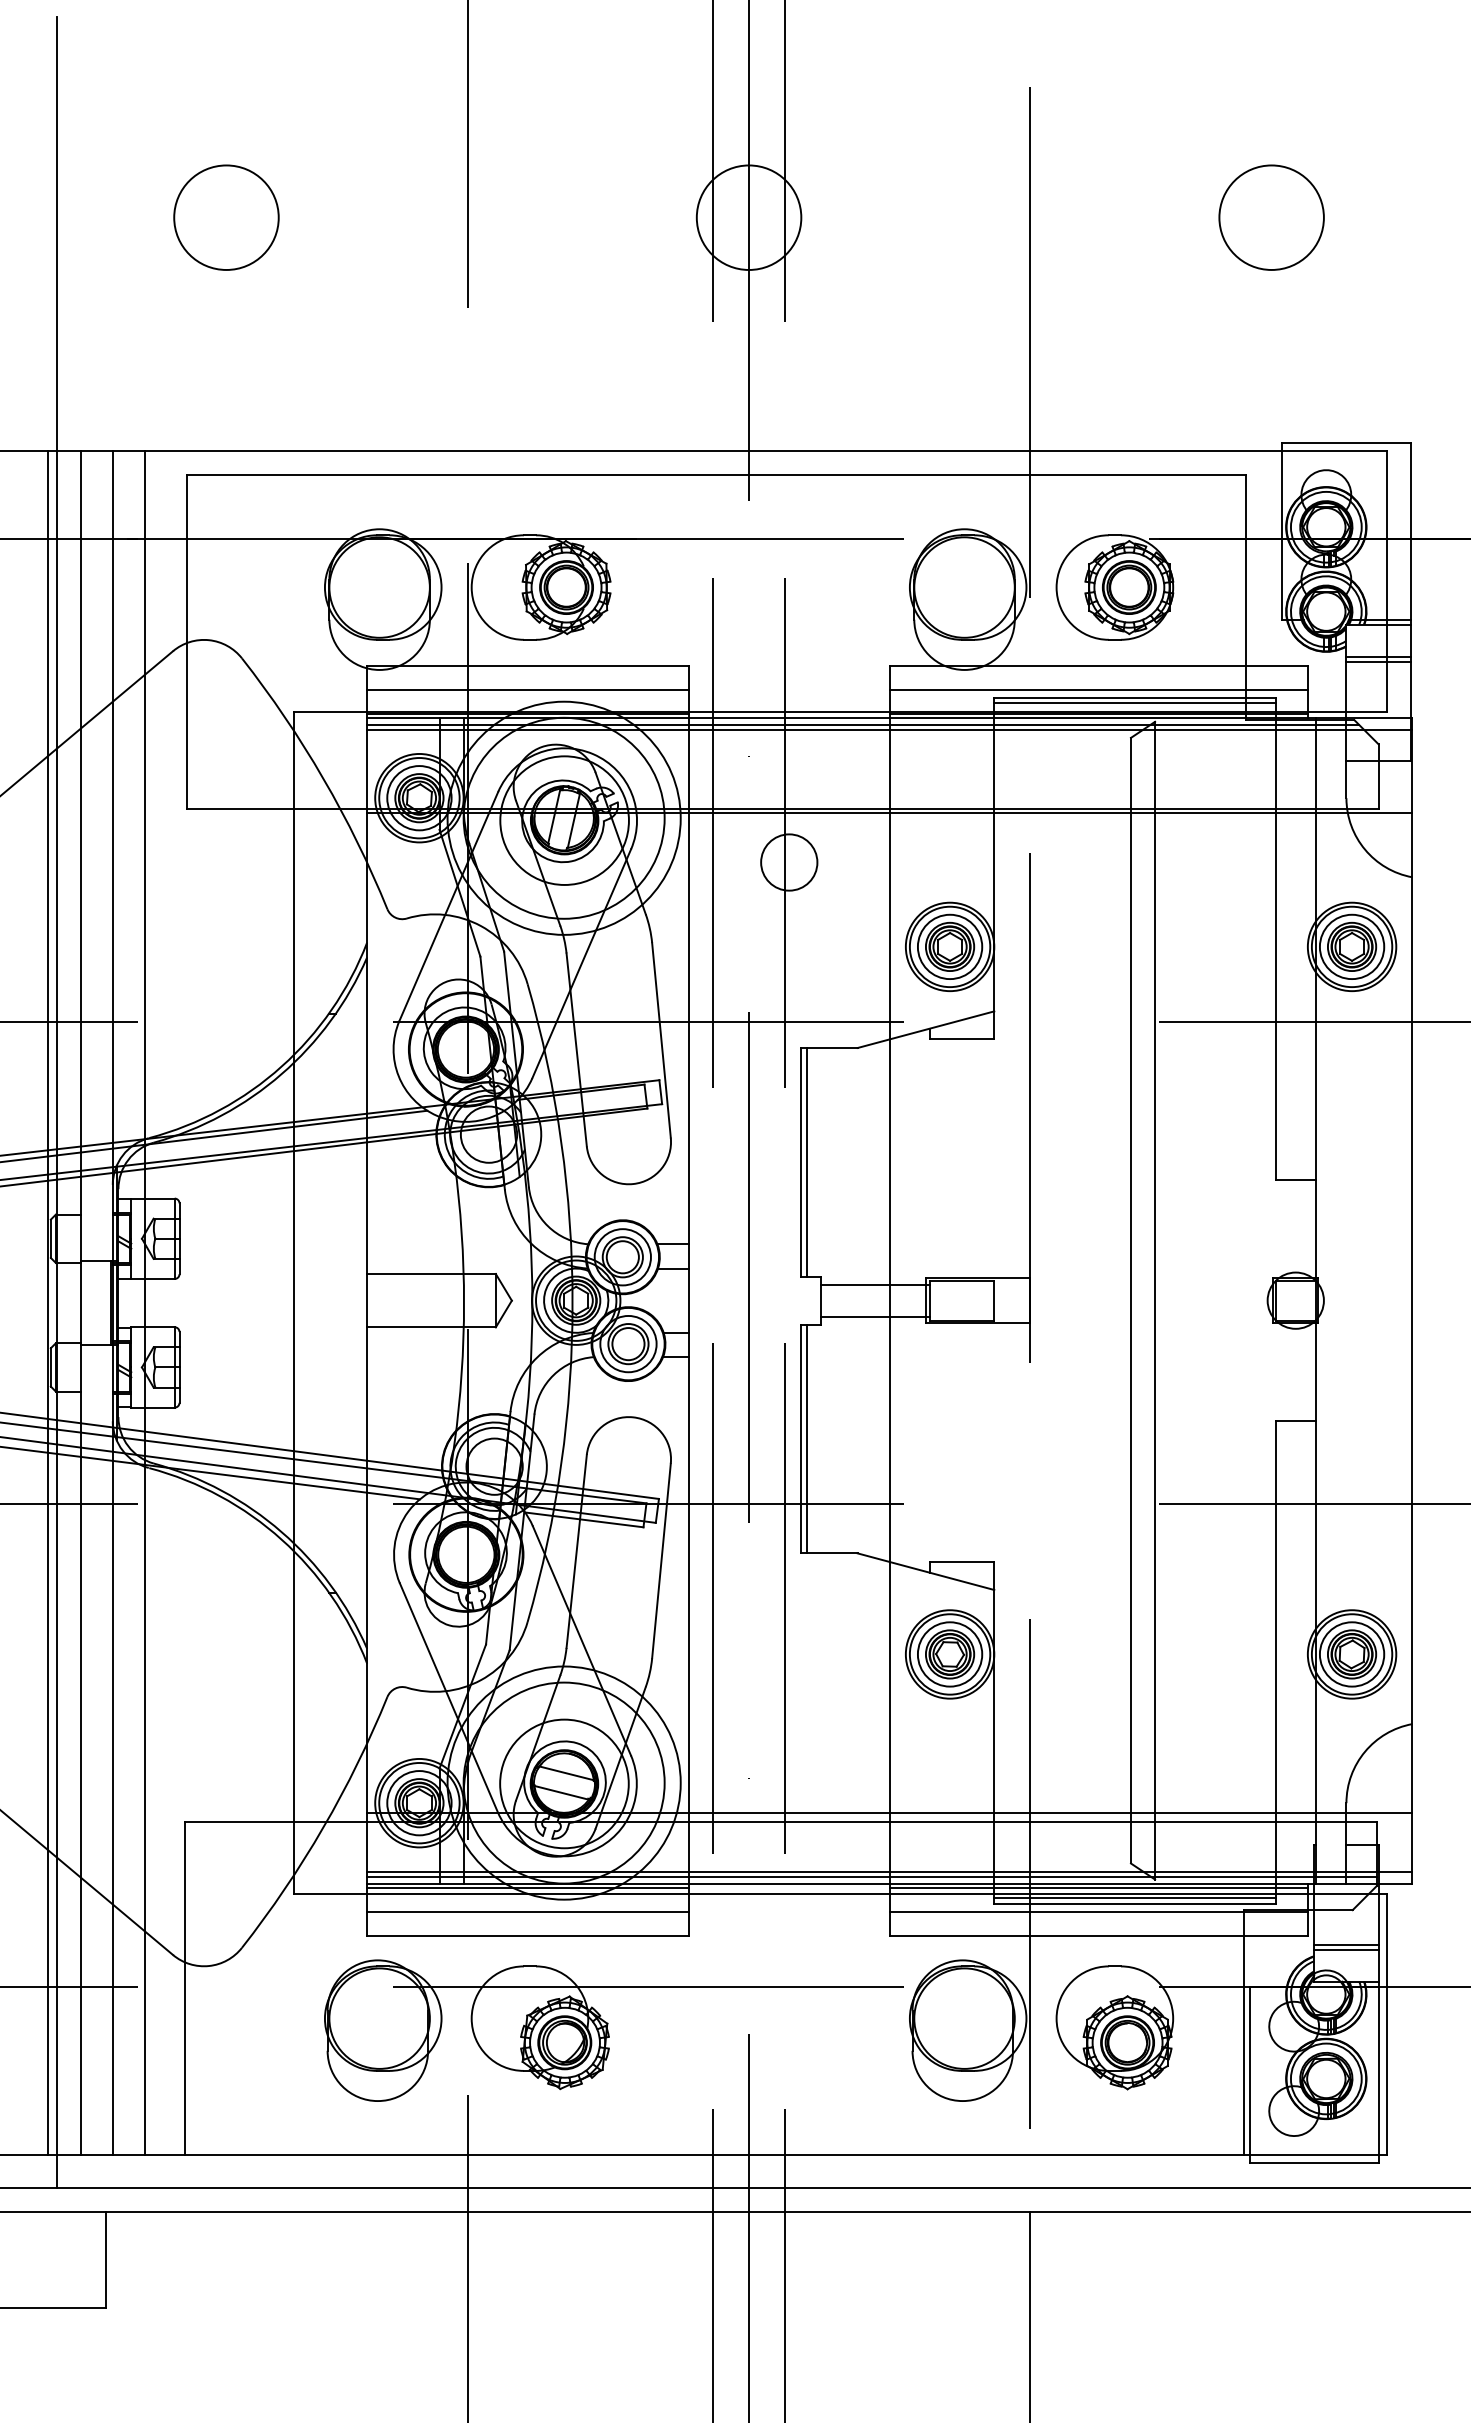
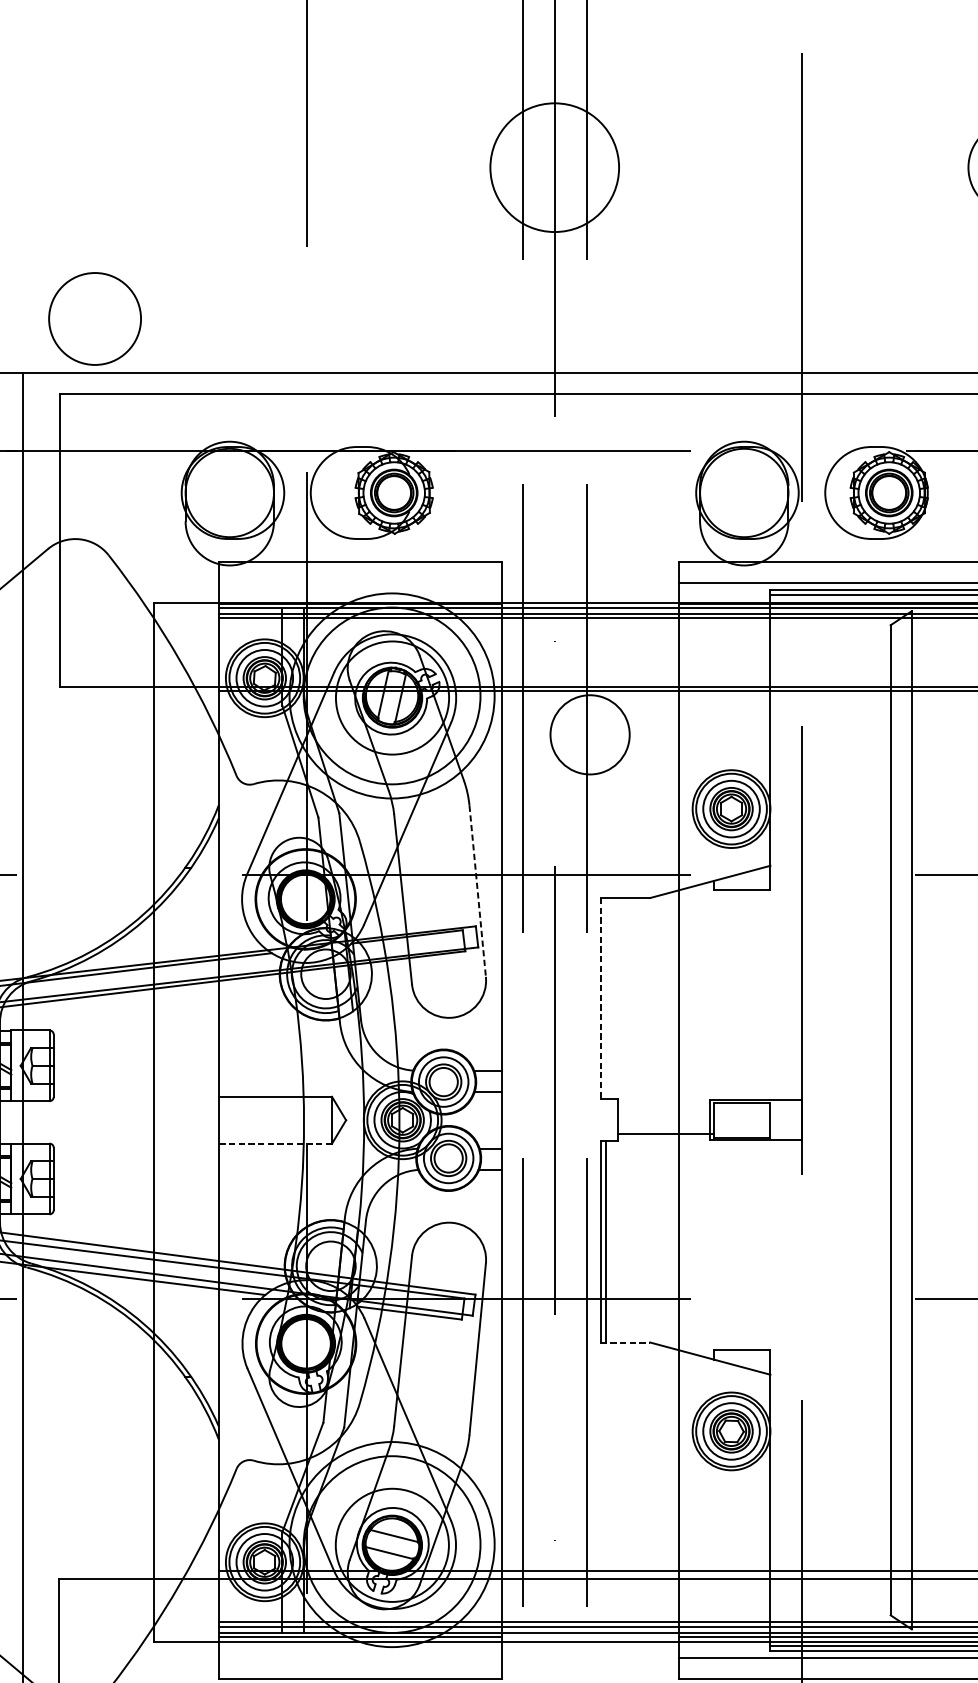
circle: (226, 217) -> (95, 318), moved
circle: (748, 217) -> (554, 167), size x1.4
line: (527, 689) -> (359, 582), removed
circle: (789, 862) -> (590, 734), size x1.6
line: (661, 1040) -> (477, 891), solid -> dashed
line: (801, 1162) -> (600, 998), solid -> dashed
line: (807, 1162) -> (606, 998), removed
line: (875, 1284) -> (665, 1106), removed
line: (431, 1327) -> (275, 1143), solid -> dashed
line: (829, 1553) -> (625, 1342), solid -> dashed
line: (527, 1911) -> (359, 1657), removed

